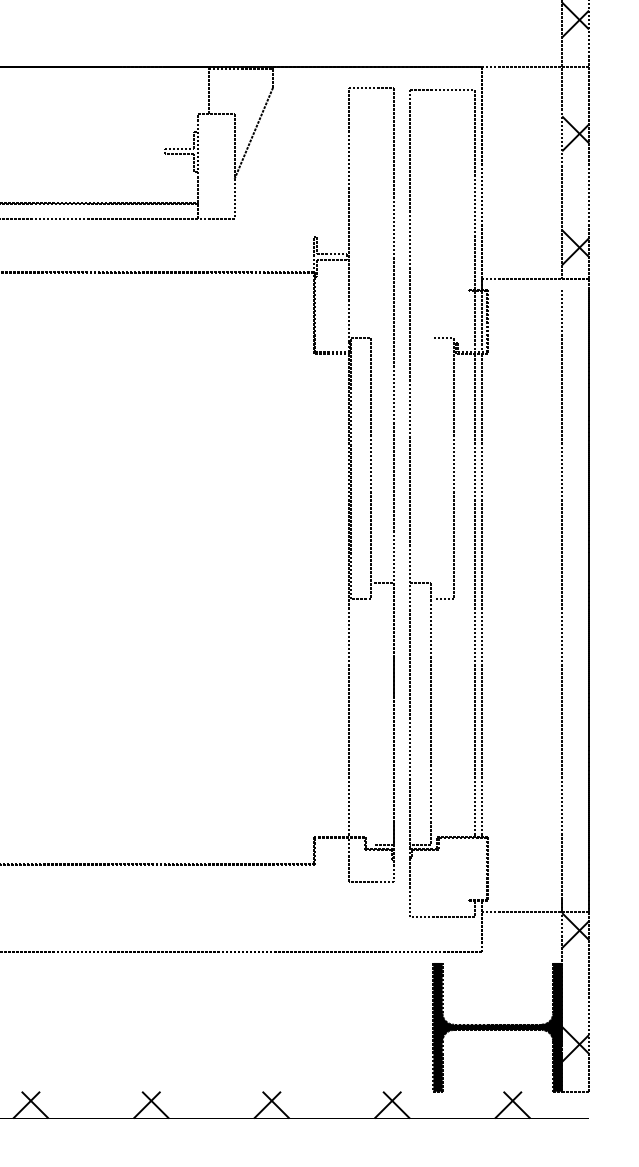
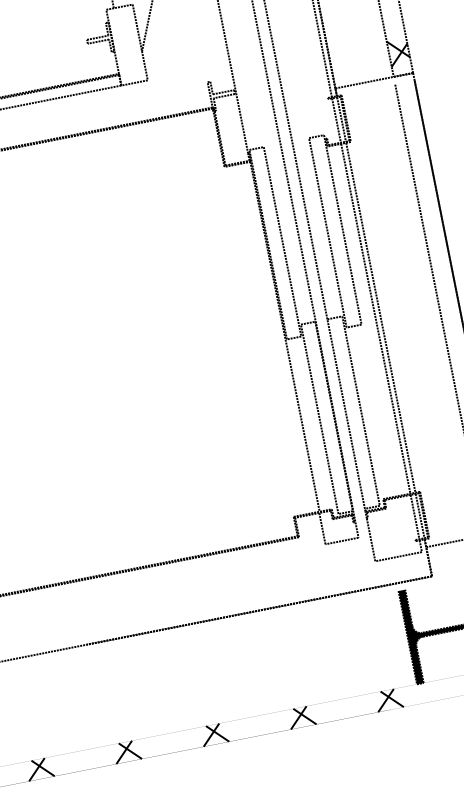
line: (433, 468) -> (327, 232), added
line: (373, 713) -> (319, 418), added
line: (474, 868) -> (414, 516), added
line: (481, 868) -> (419, 515), added

